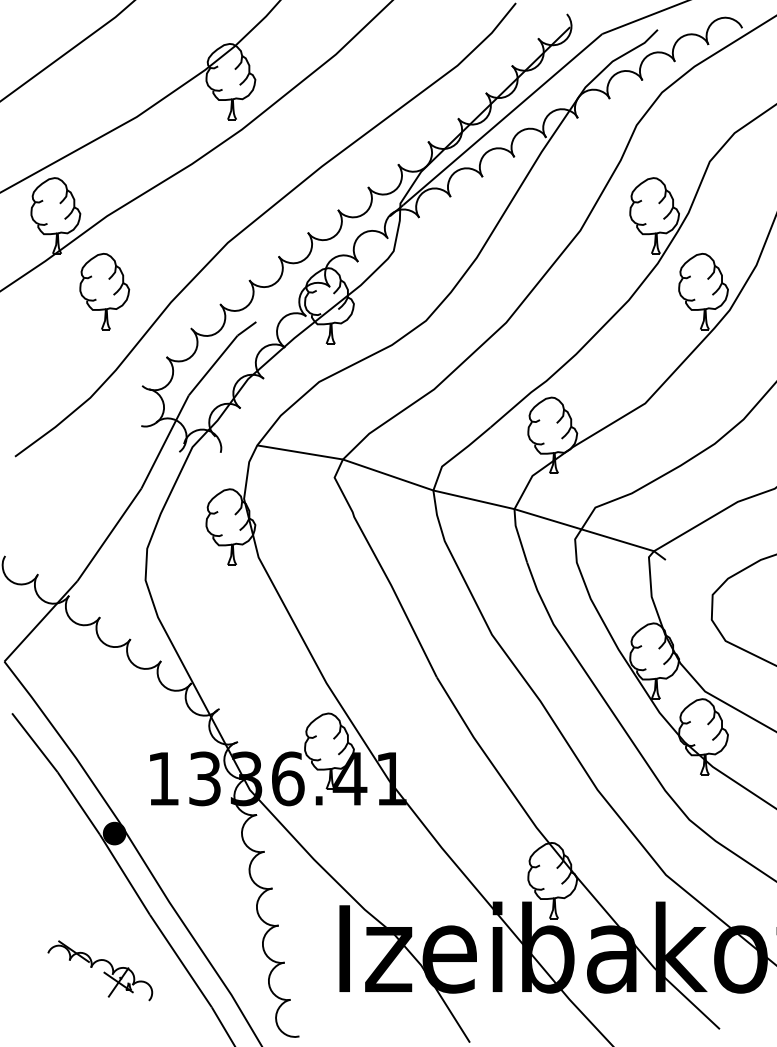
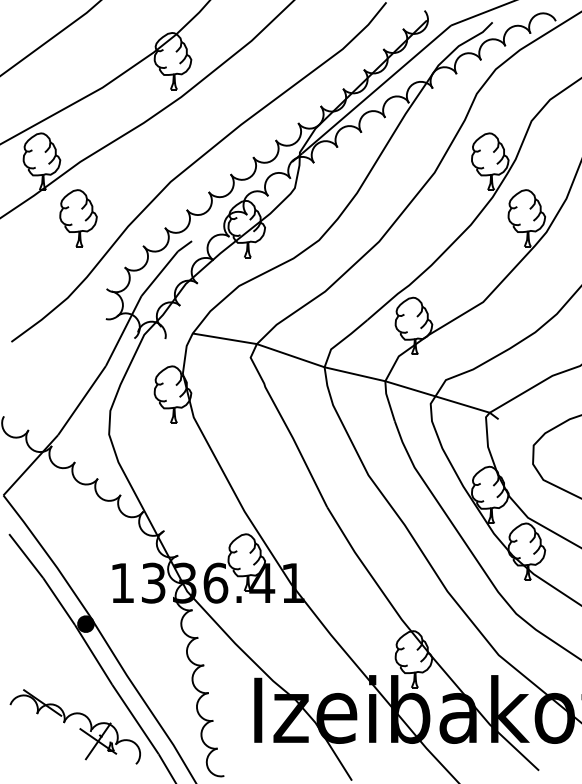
part: (99, 970) -> (74, 726), size x1.67

